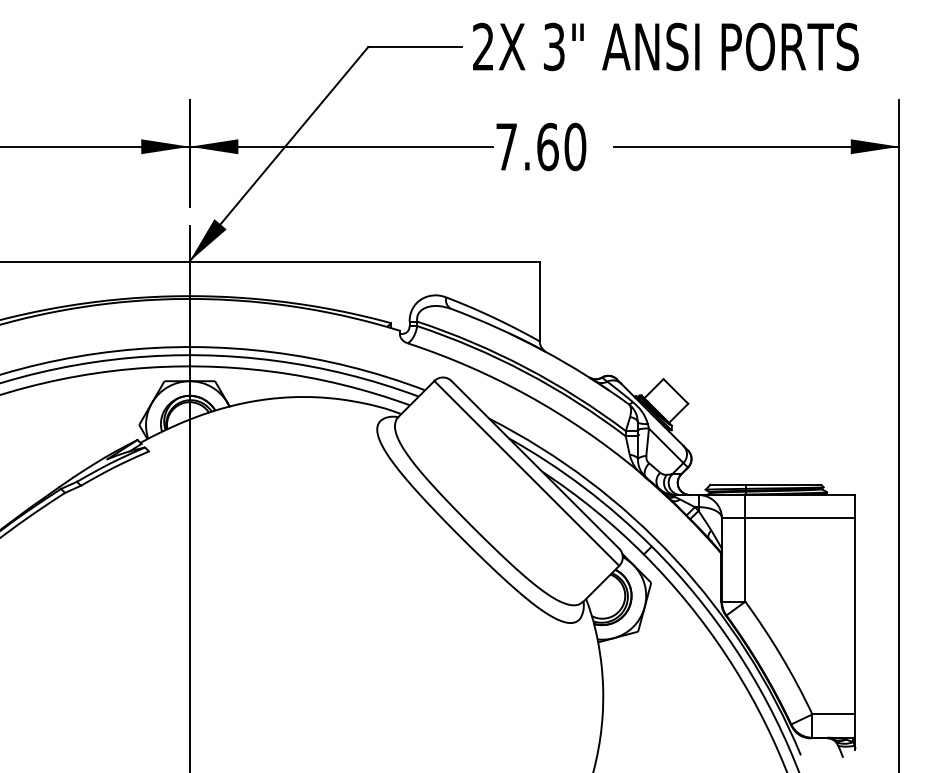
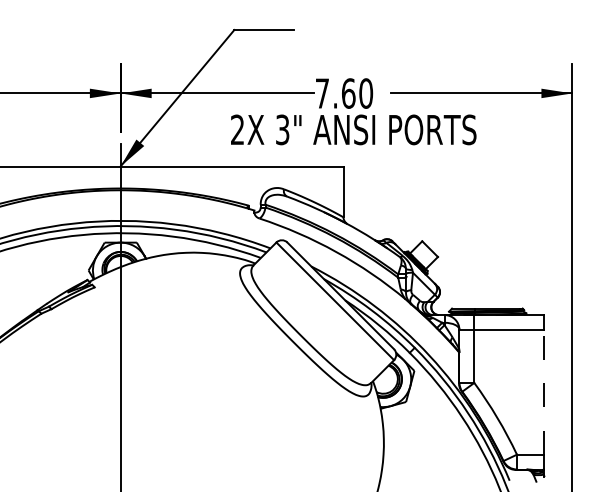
text: (665, 46) -> (353, 129), moved
line: (855, 615) -> (544, 391), solid -> dashed

